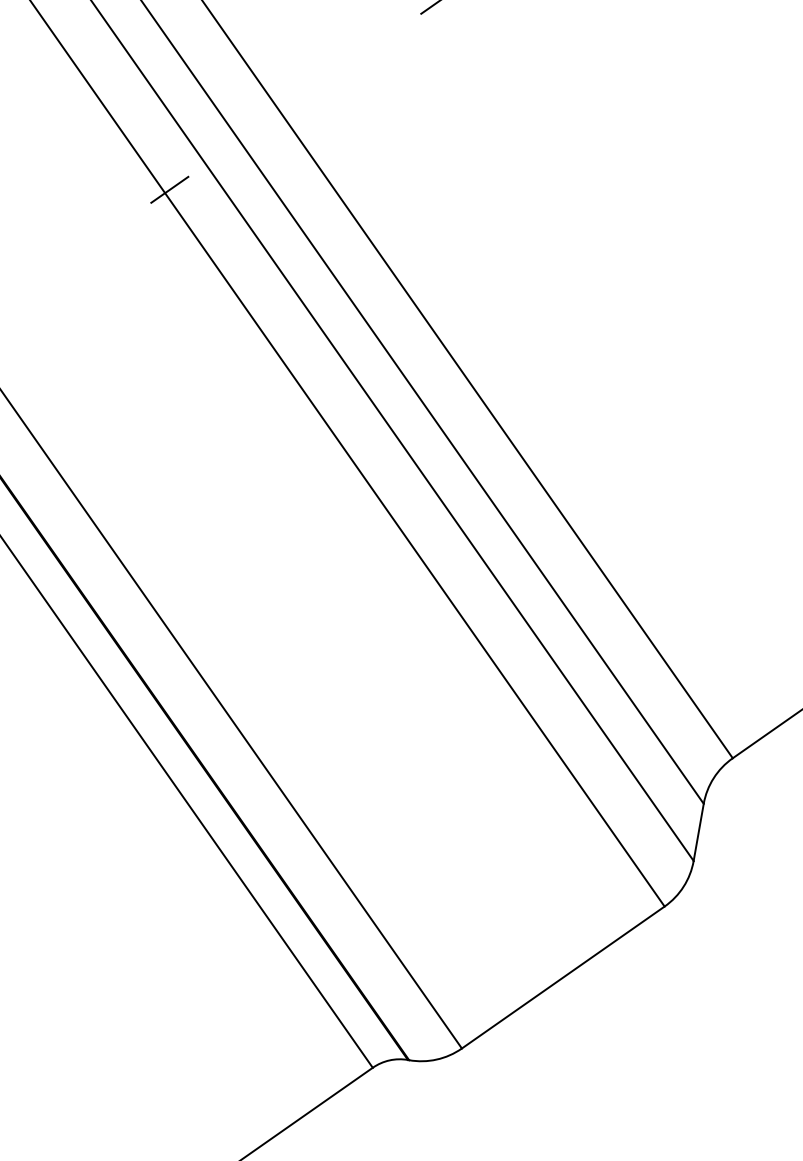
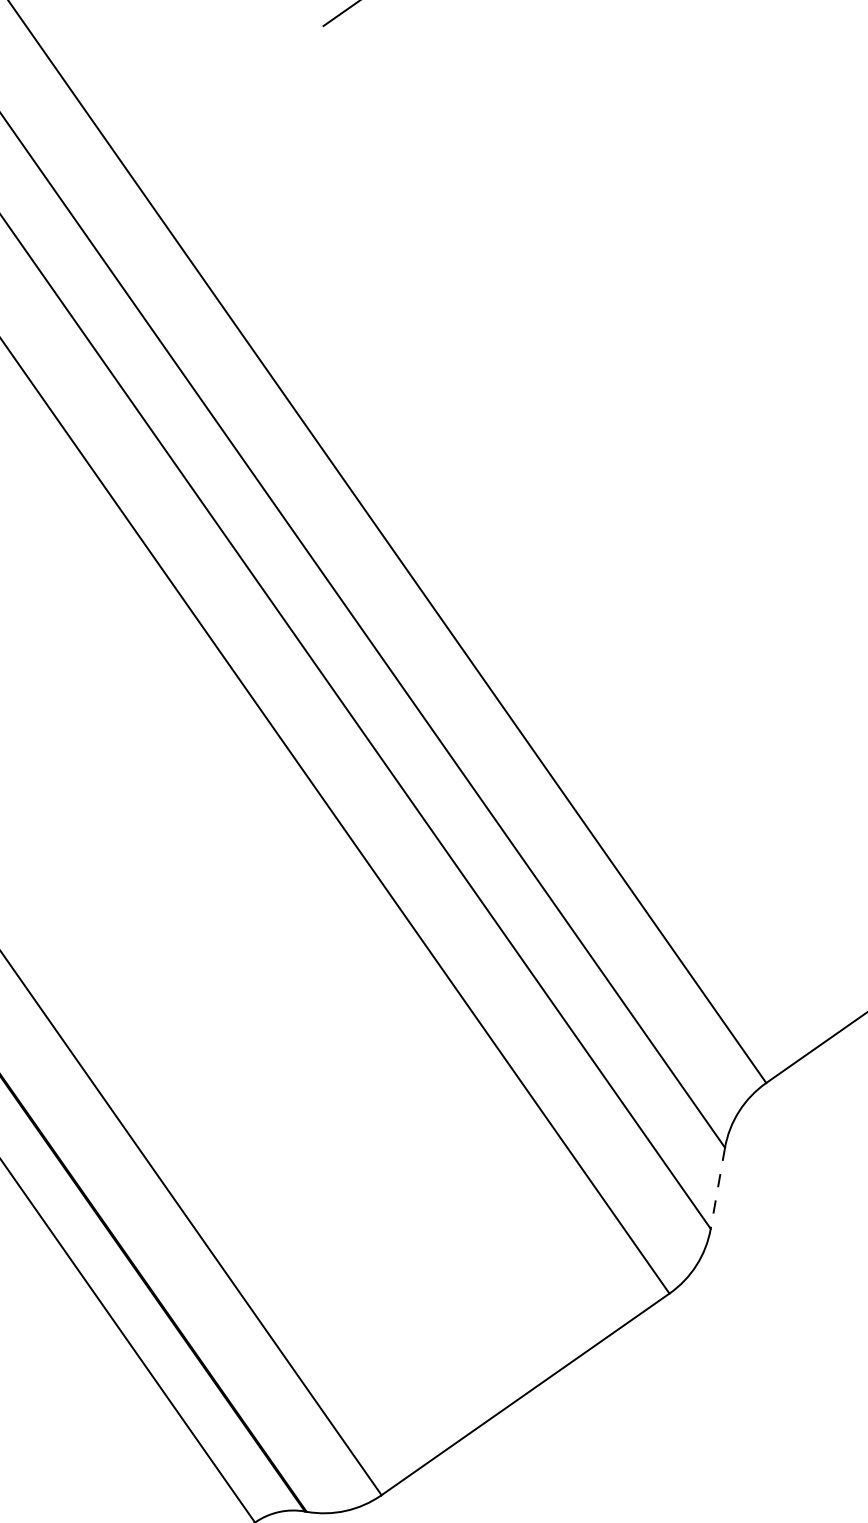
line: (698, 832) -> (717, 1188), solid -> dashed

